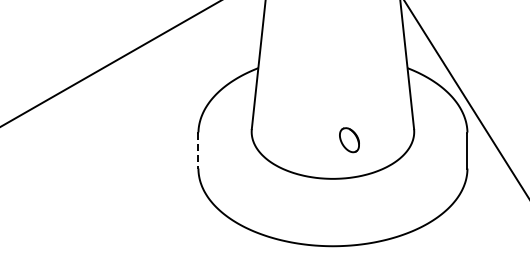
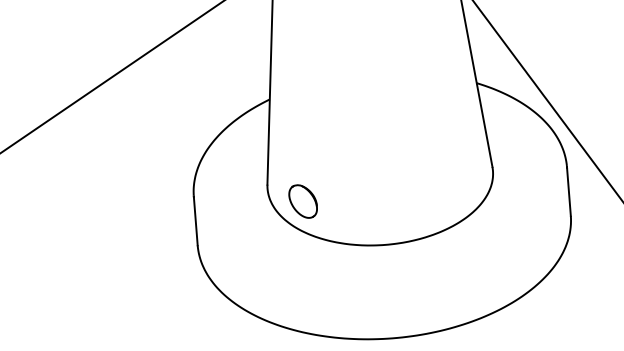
part: (349, 140) -> (303, 201), moved
line: (198, 151) -> (195, 221), dashed -> solid

